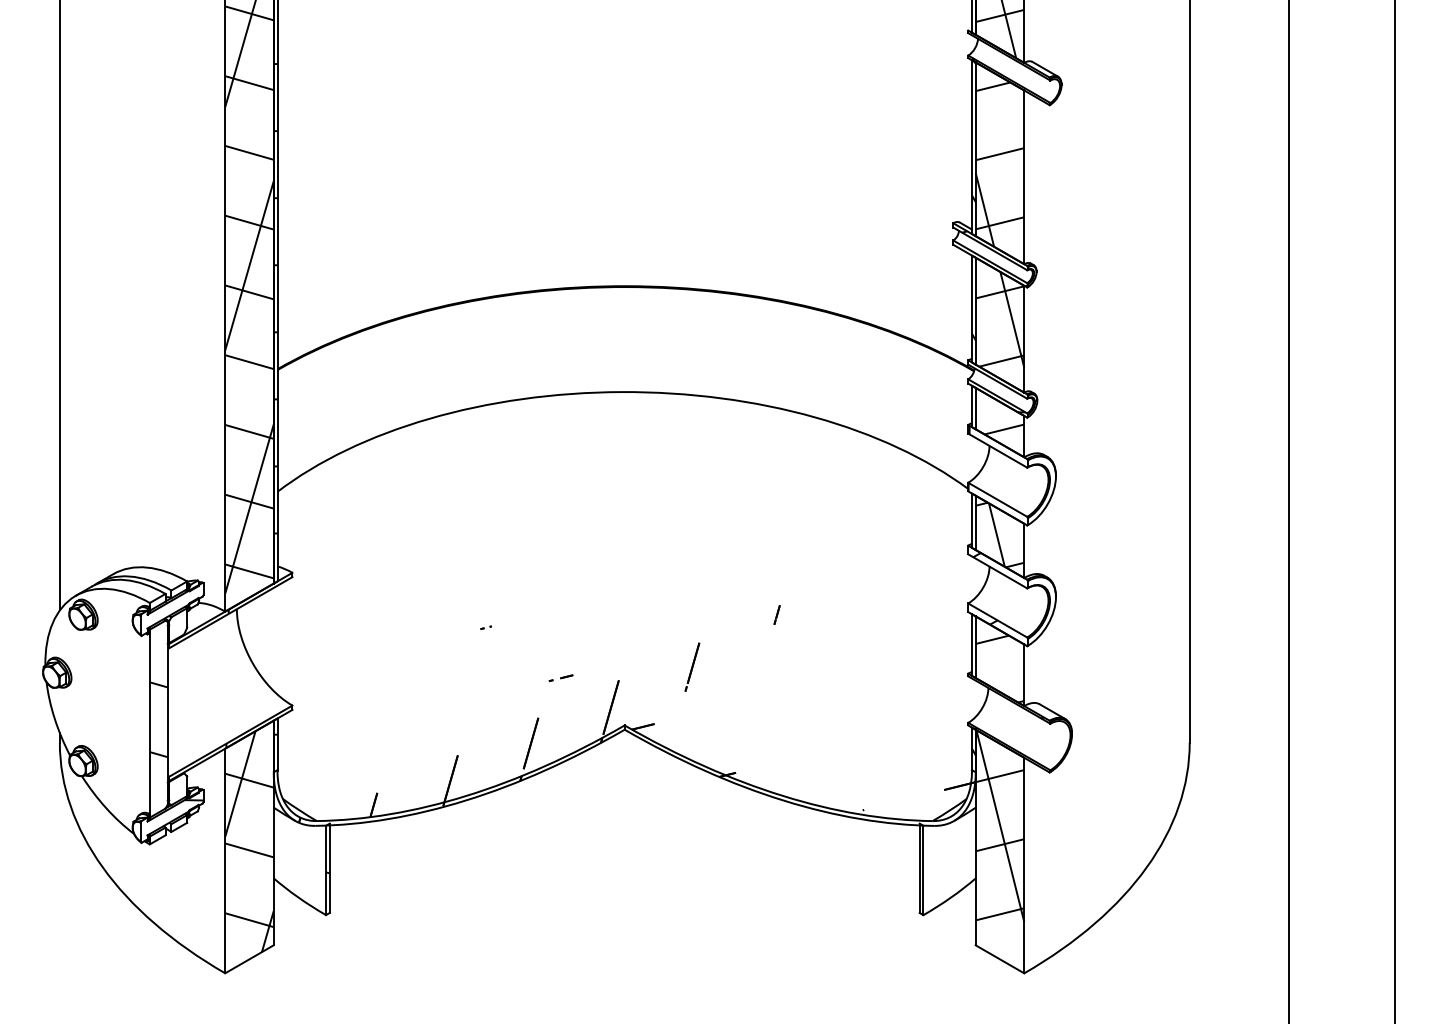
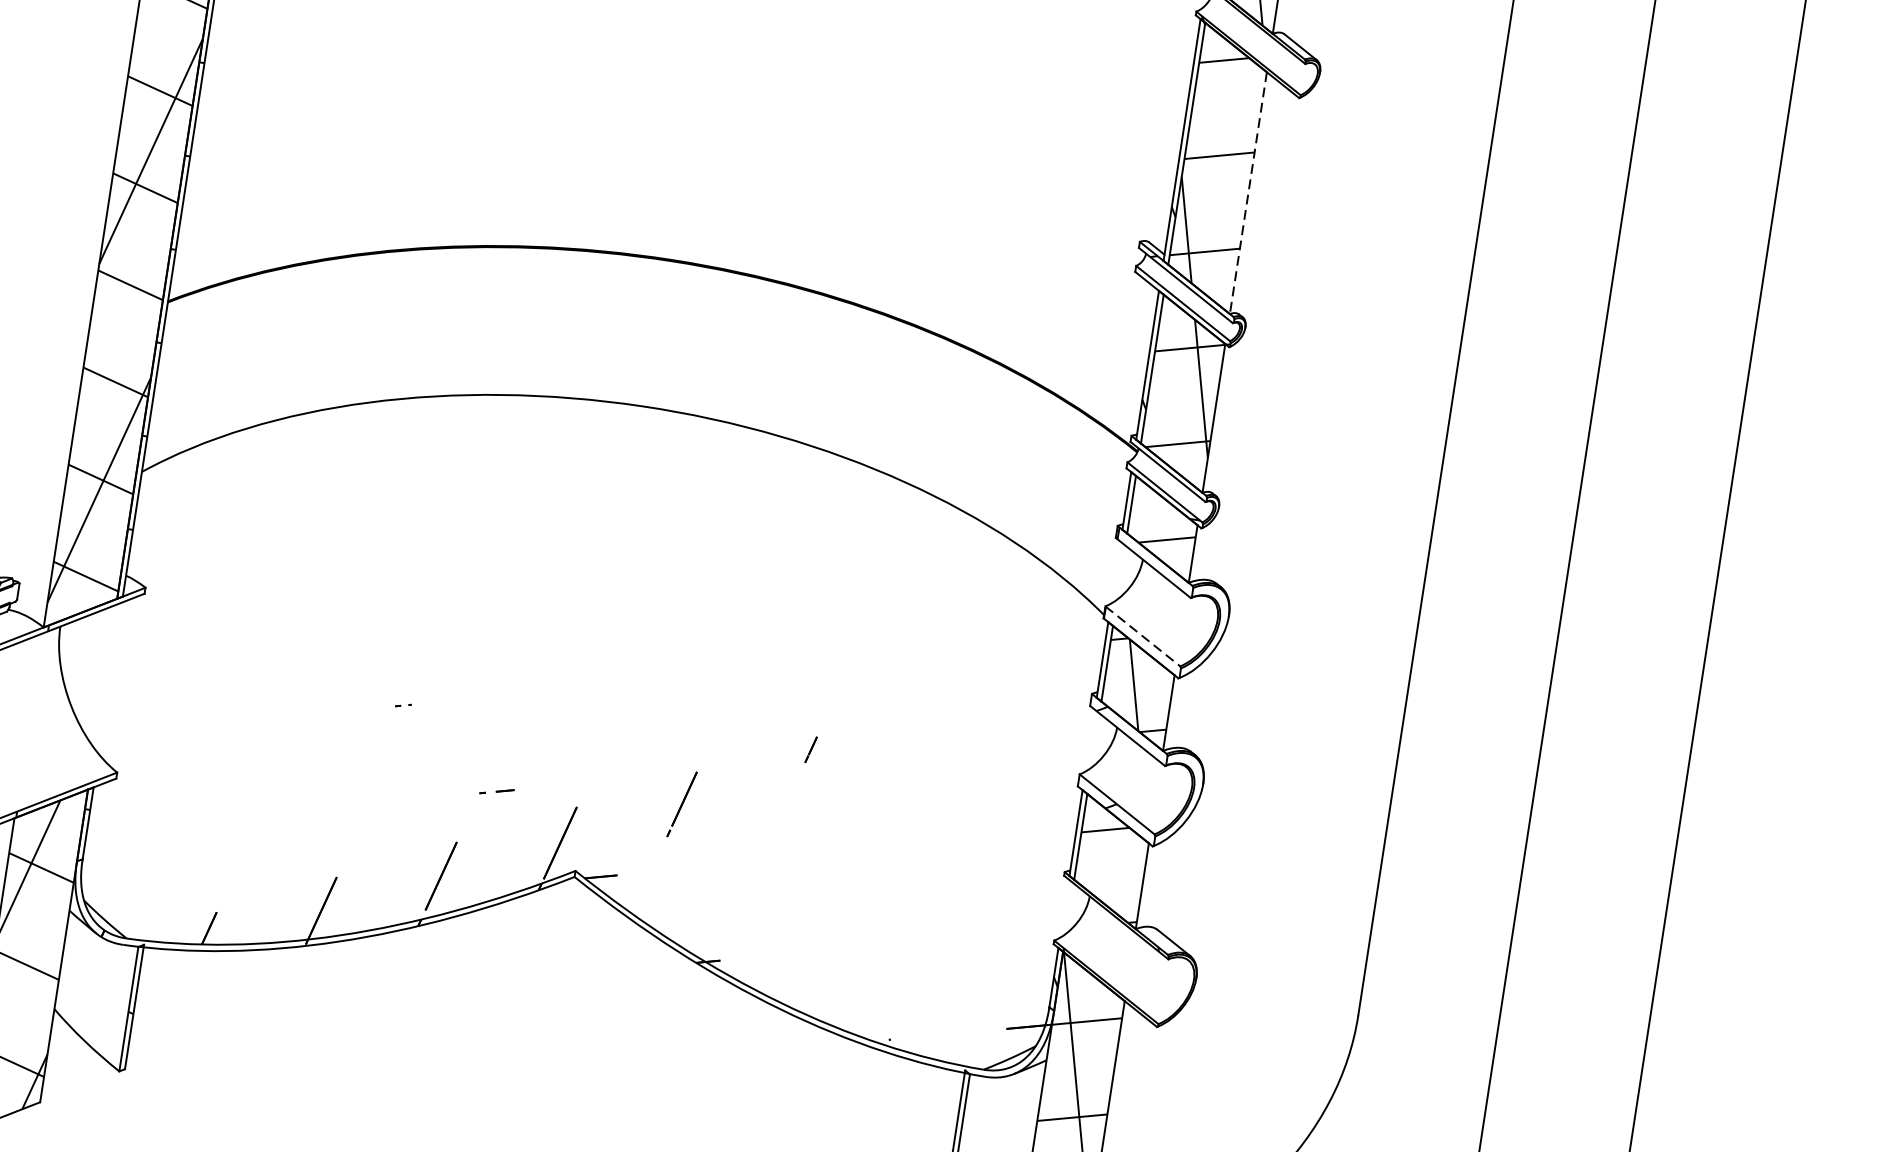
line: (1024, 177) -> (1248, 193), solid -> dashed
line: (998, 500) -> (1143, 637), solid -> dashed

